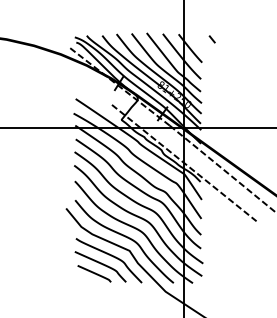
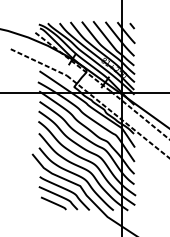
line: (211, 39) -> (131, 26), moved
line: (74, 86) -> (38, 61), added

